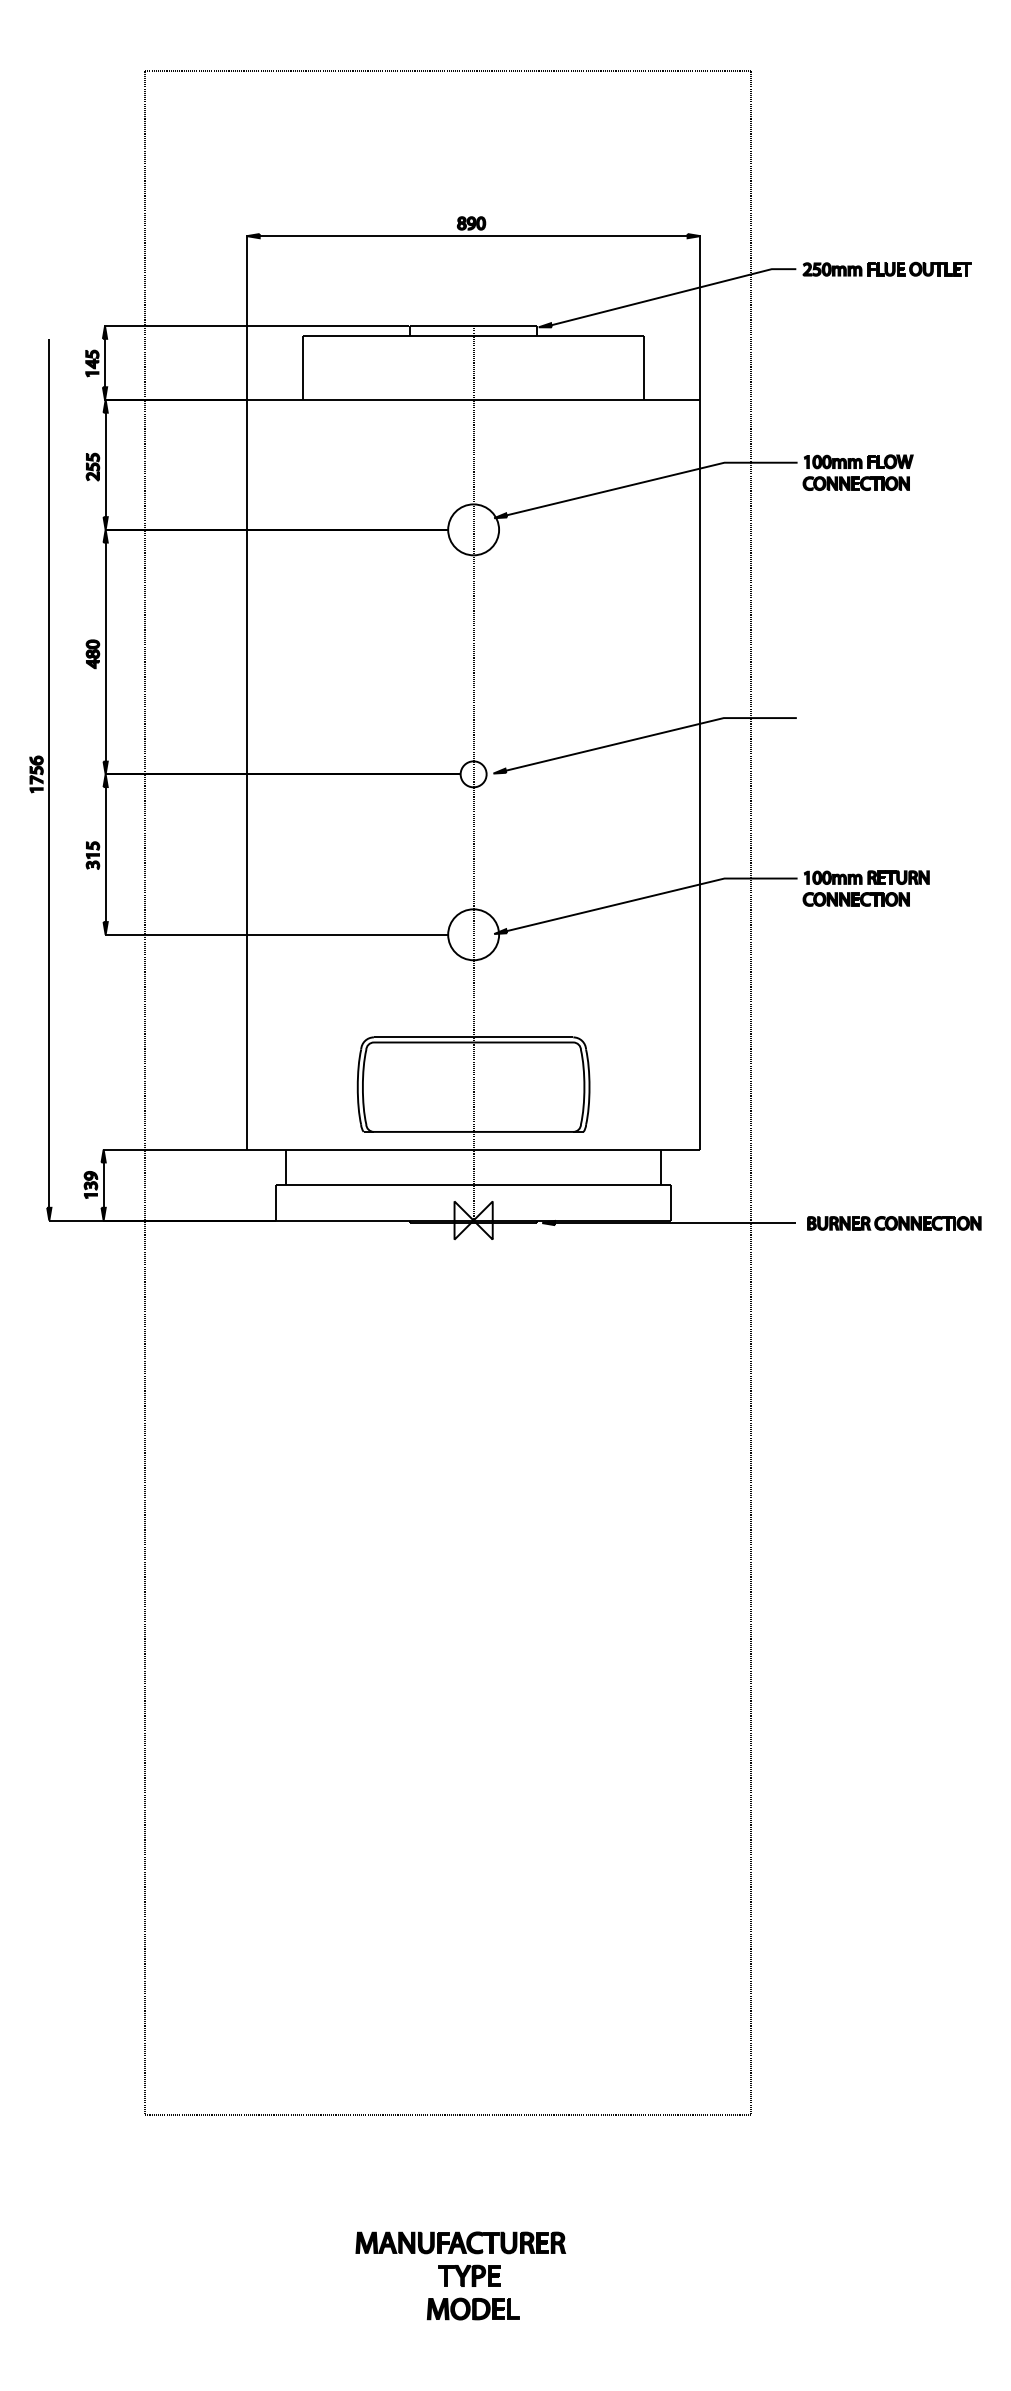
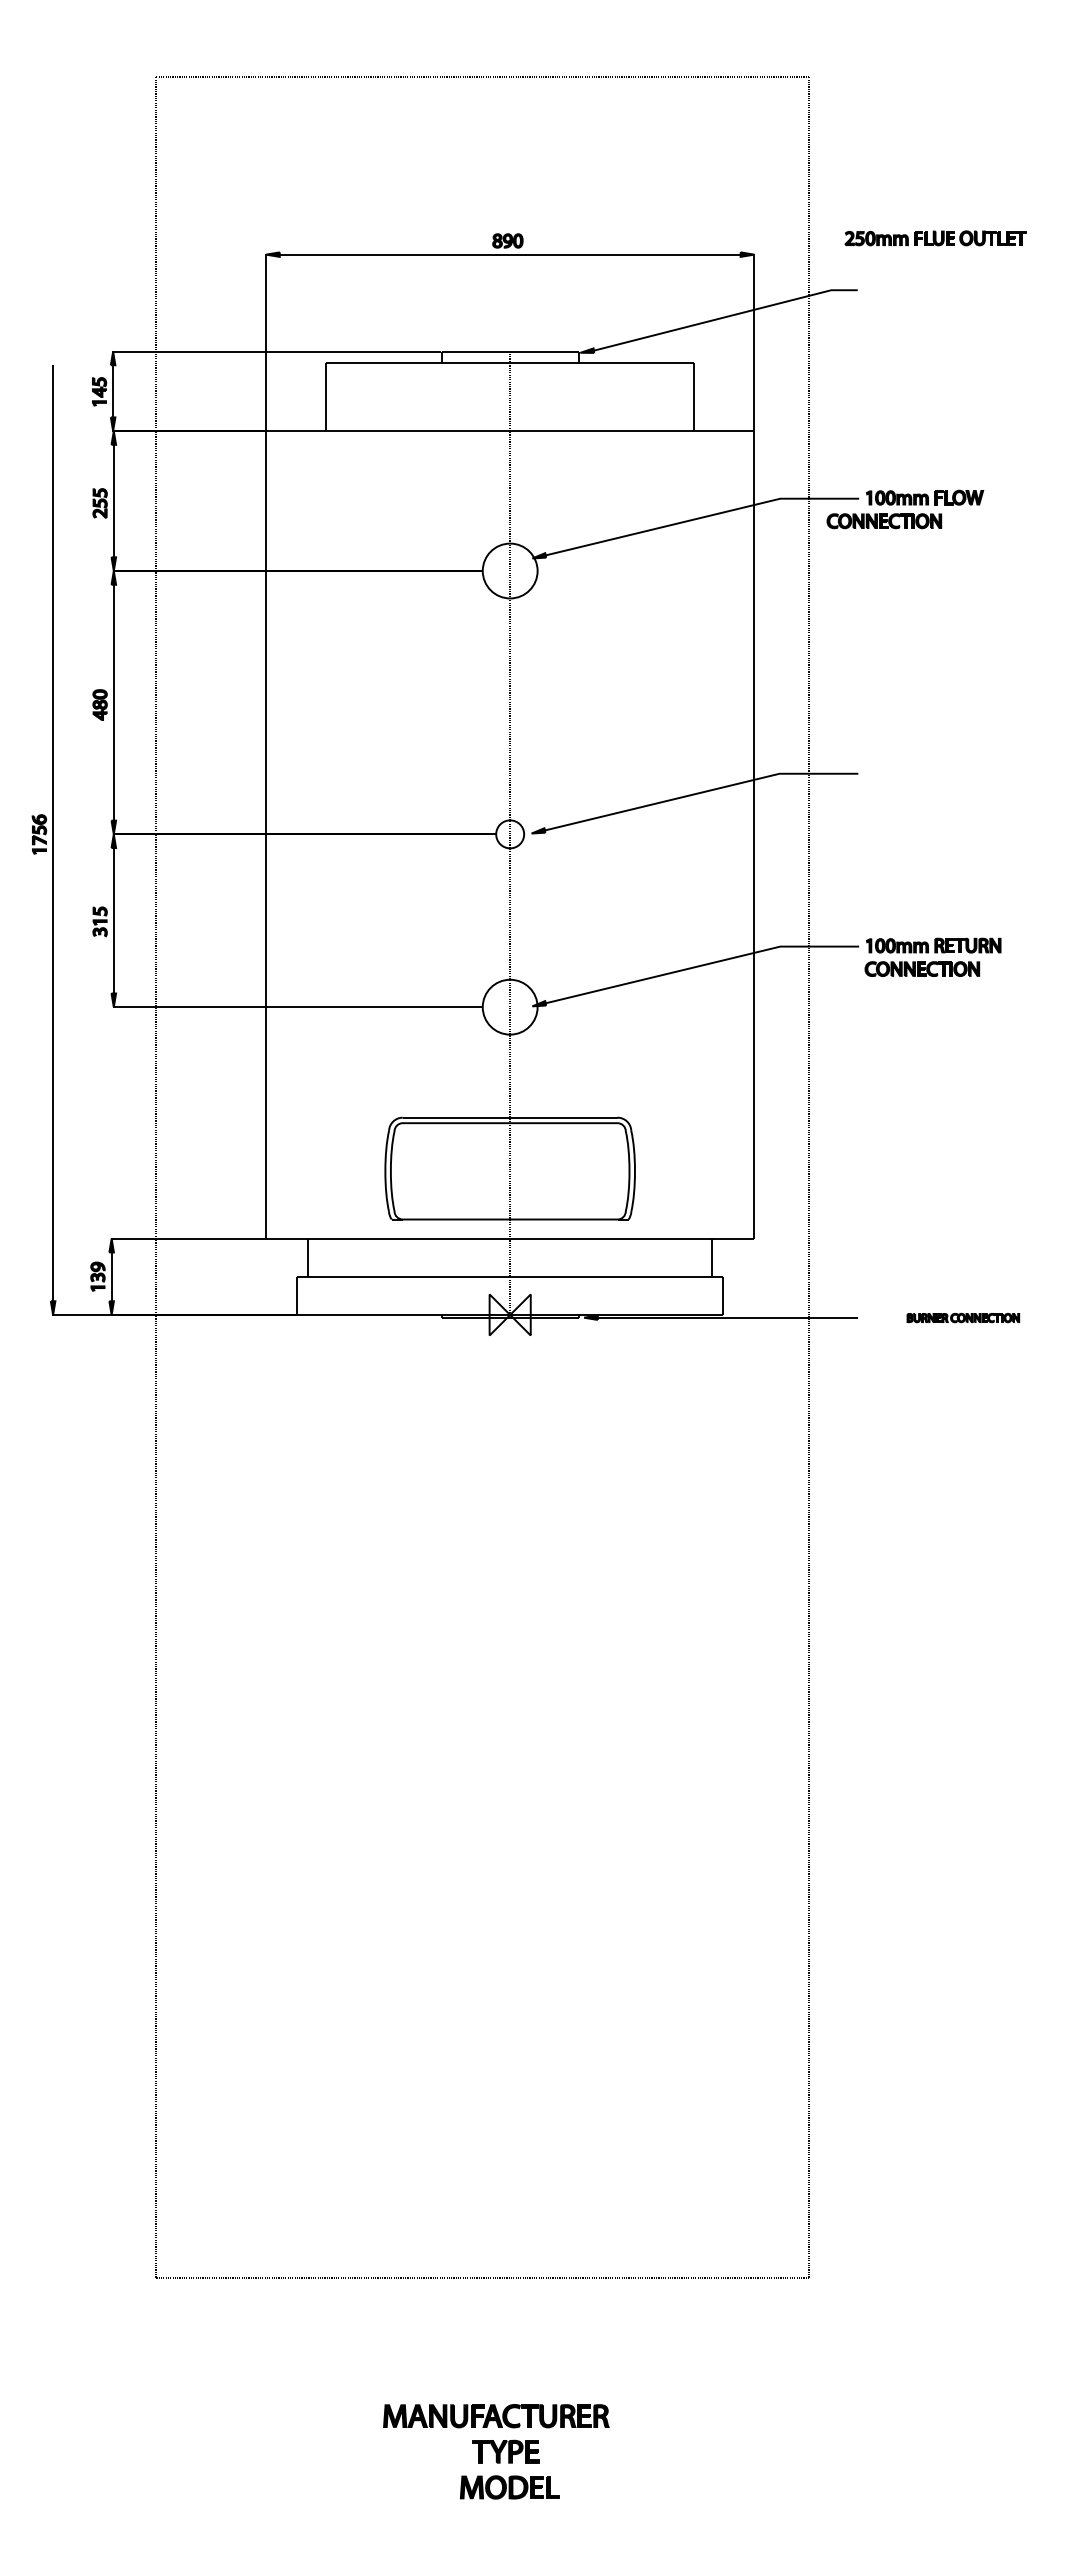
part: (887, 269) -> (935, 238), moved
part: (856, 483) -> (884, 521), moved
part: (894, 1222) -> (963, 1317), size x0.6

